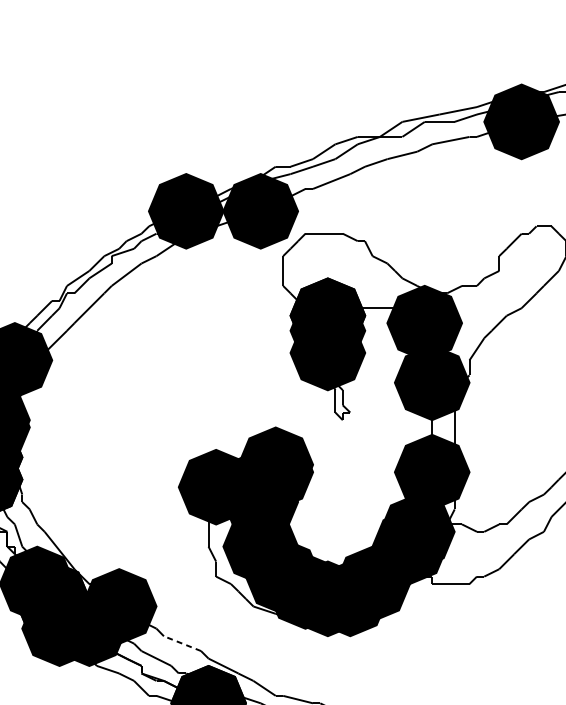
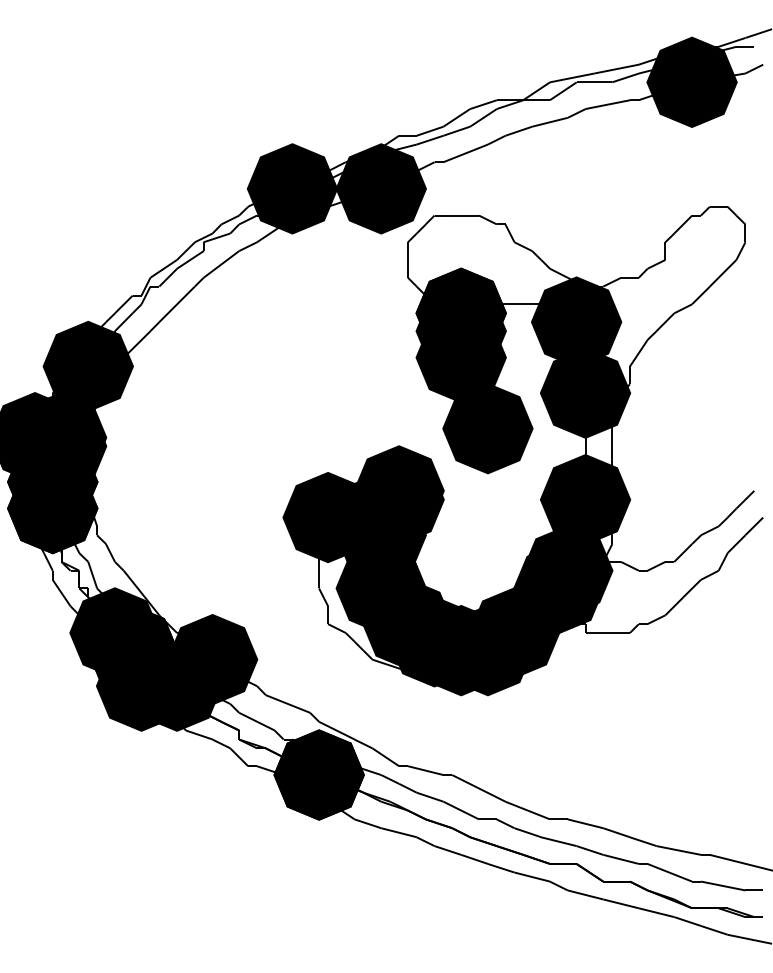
fill: (349, 412) -> (487, 428), added
line: (182, 644) -> (288, 704), dashed -> solid

